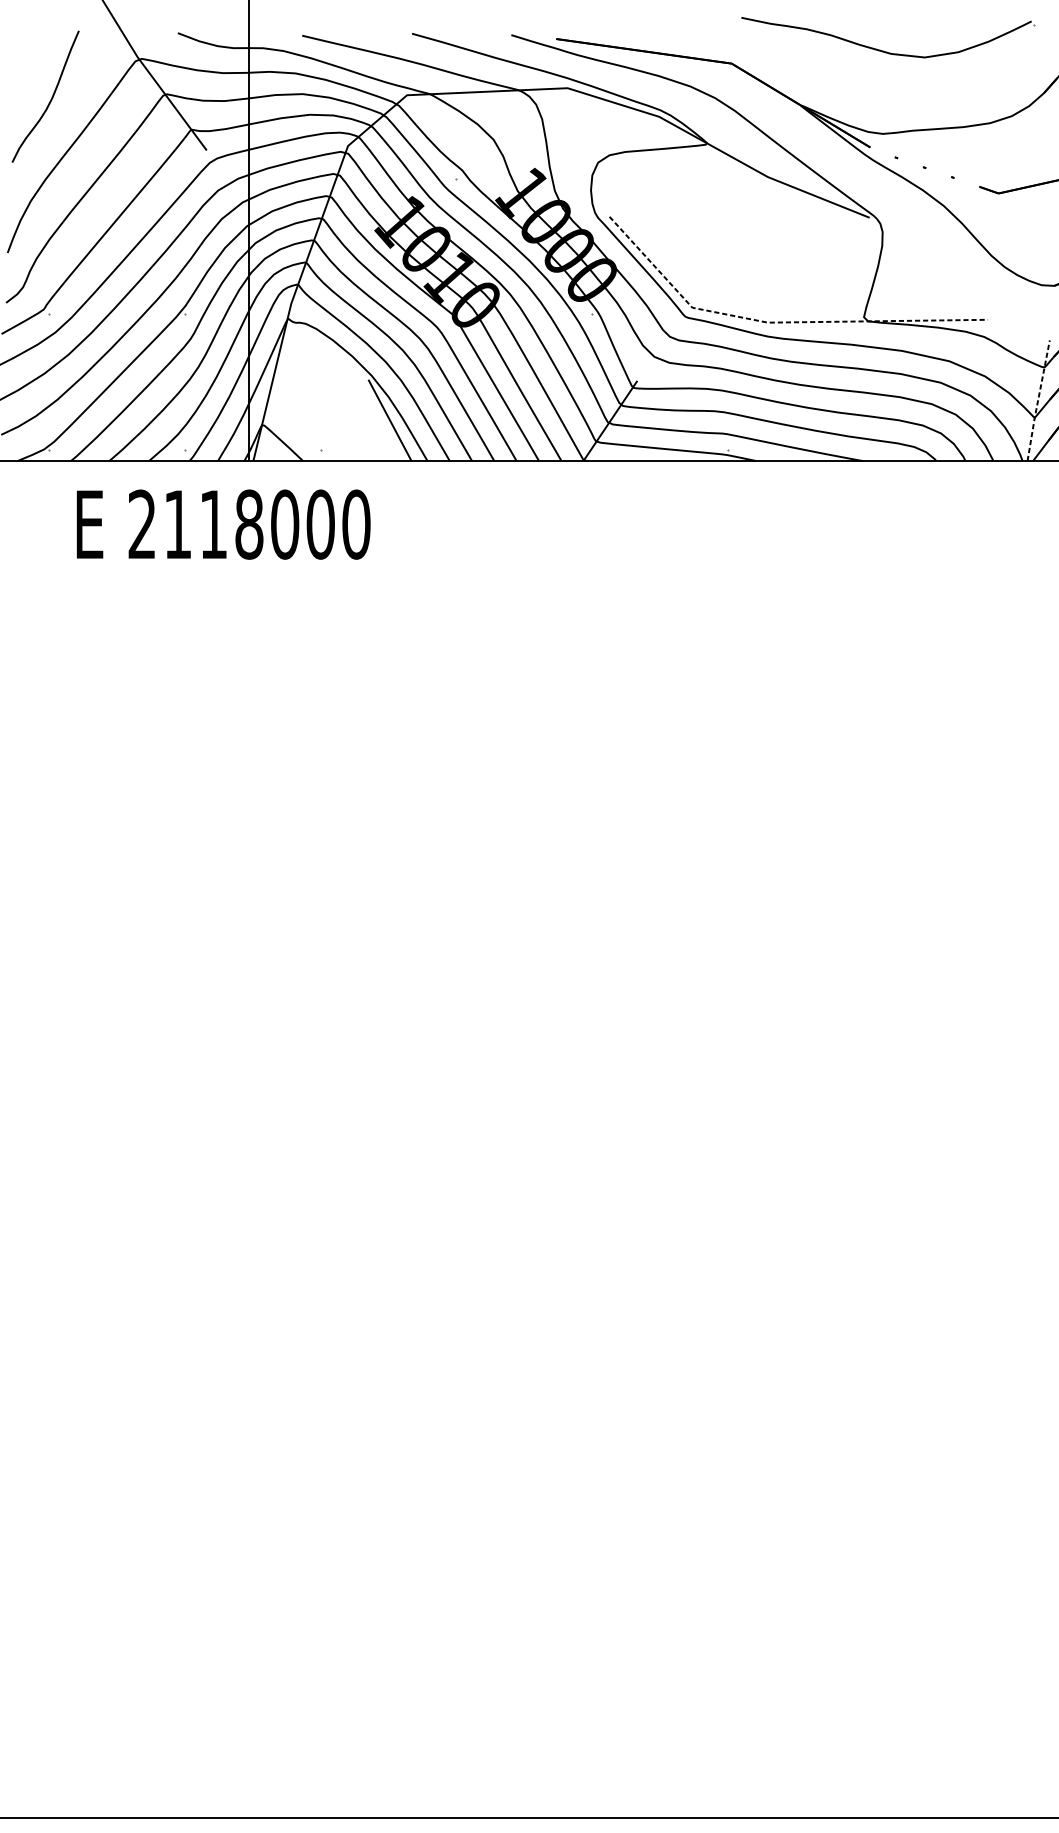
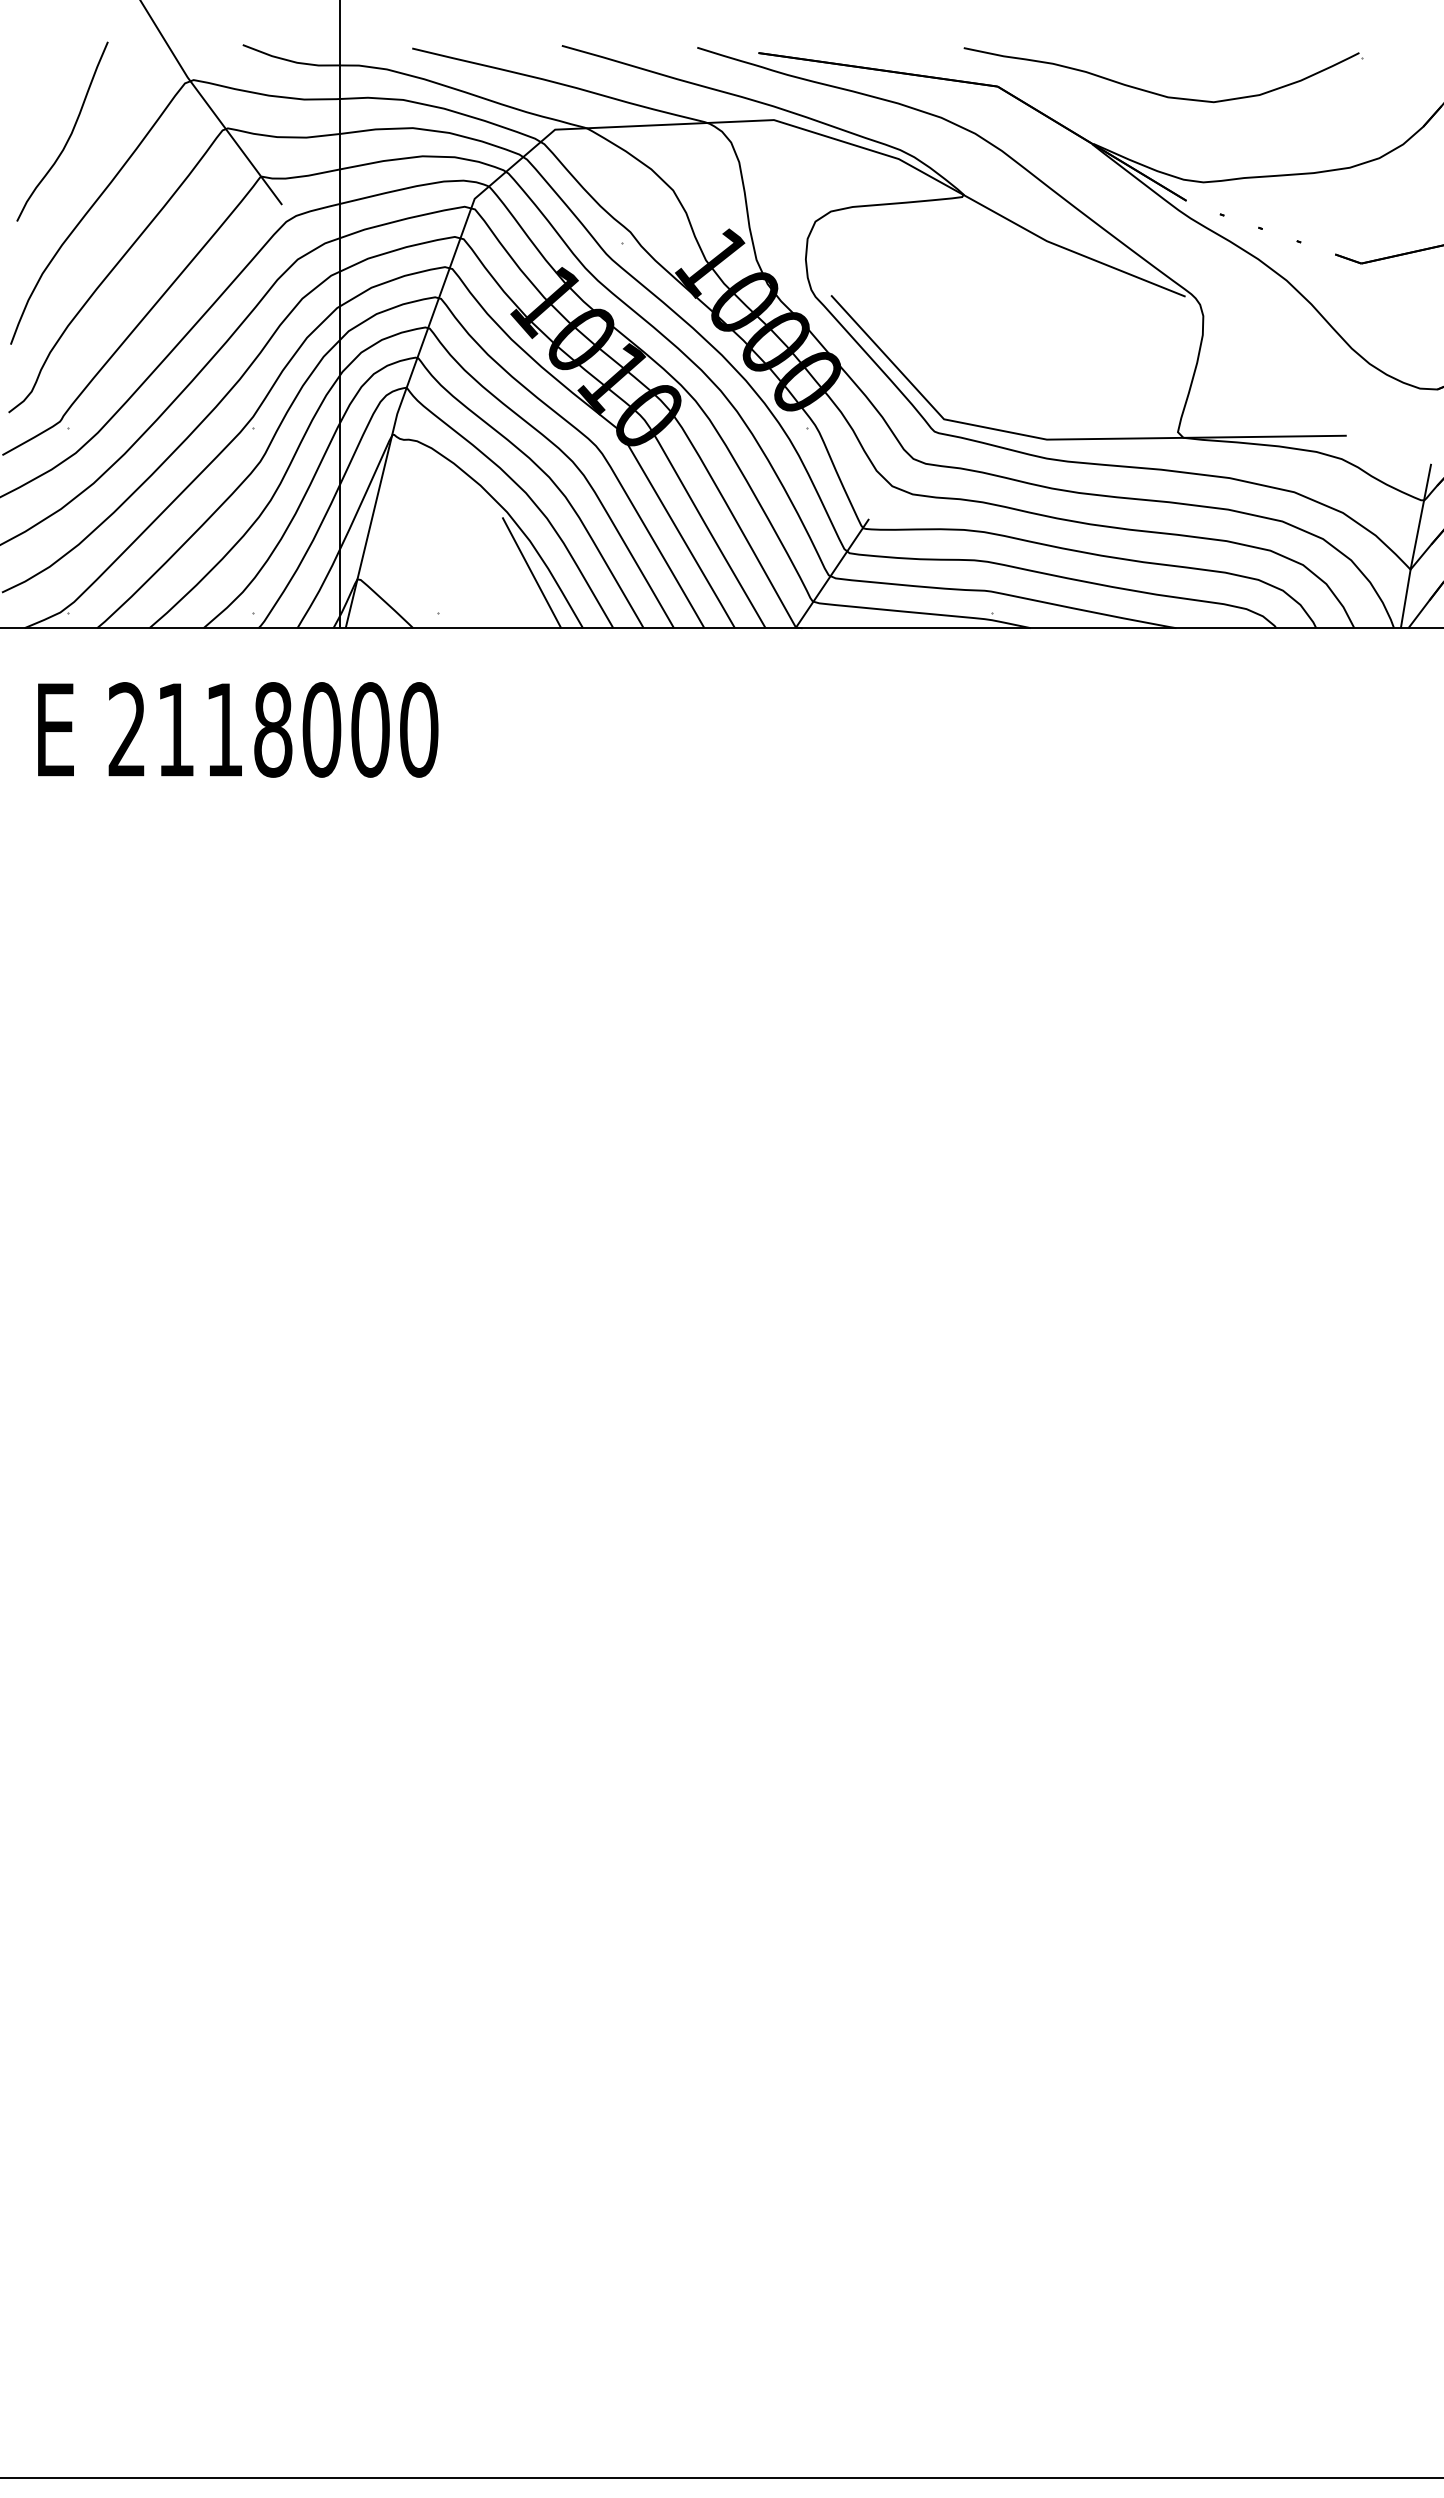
part: (884, 51) -> (1158, 93), moved
line: (777, 322) -> (1059, 439), dashed -> solid
line: (1038, 401) -> (1415, 546), dashed -> solid
text: (223, 524) -> (238, 729), moved

